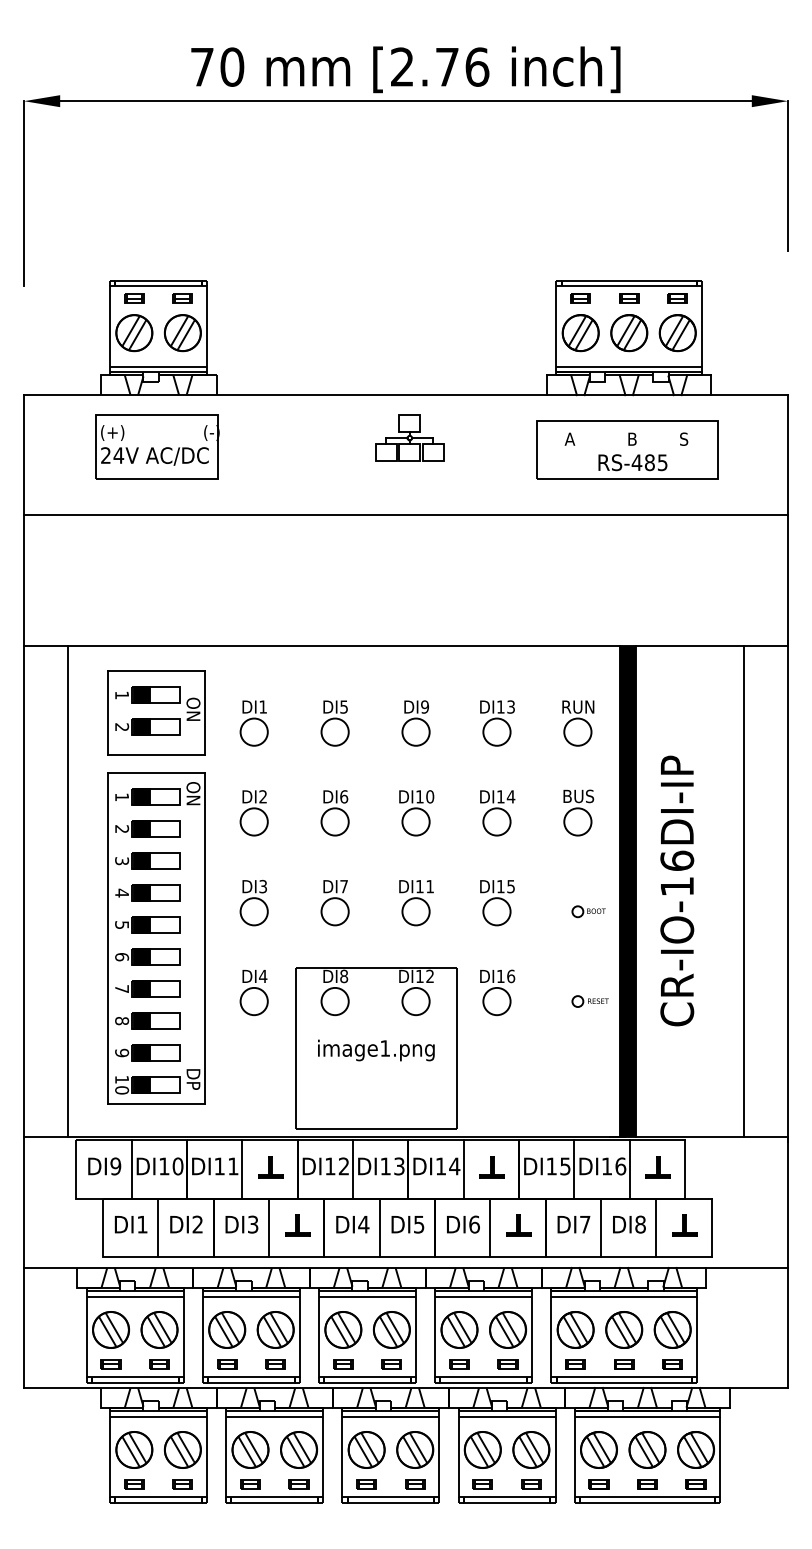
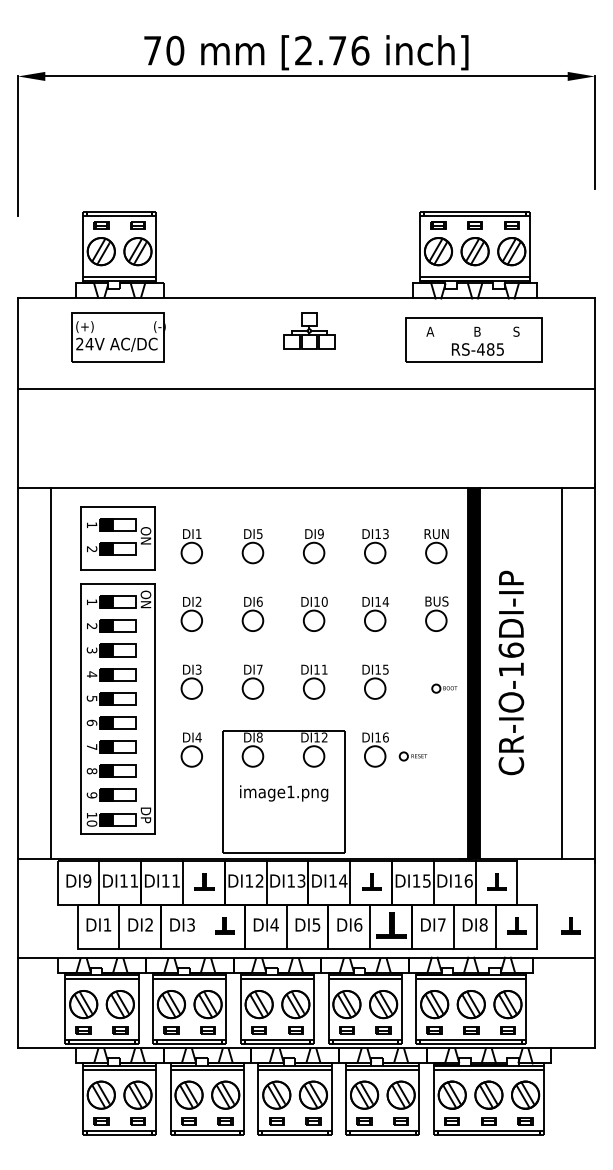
part: (589, 1001) -> (412, 756), moved
text: (177, 1166) -> (133, 881), DI10 -> DI11
part: (518, 1225) -> (391, 925), size x1.6
part: (755, 1225) -> (570, 925), added
line: (269, 1227) -> (203, 927), removed

